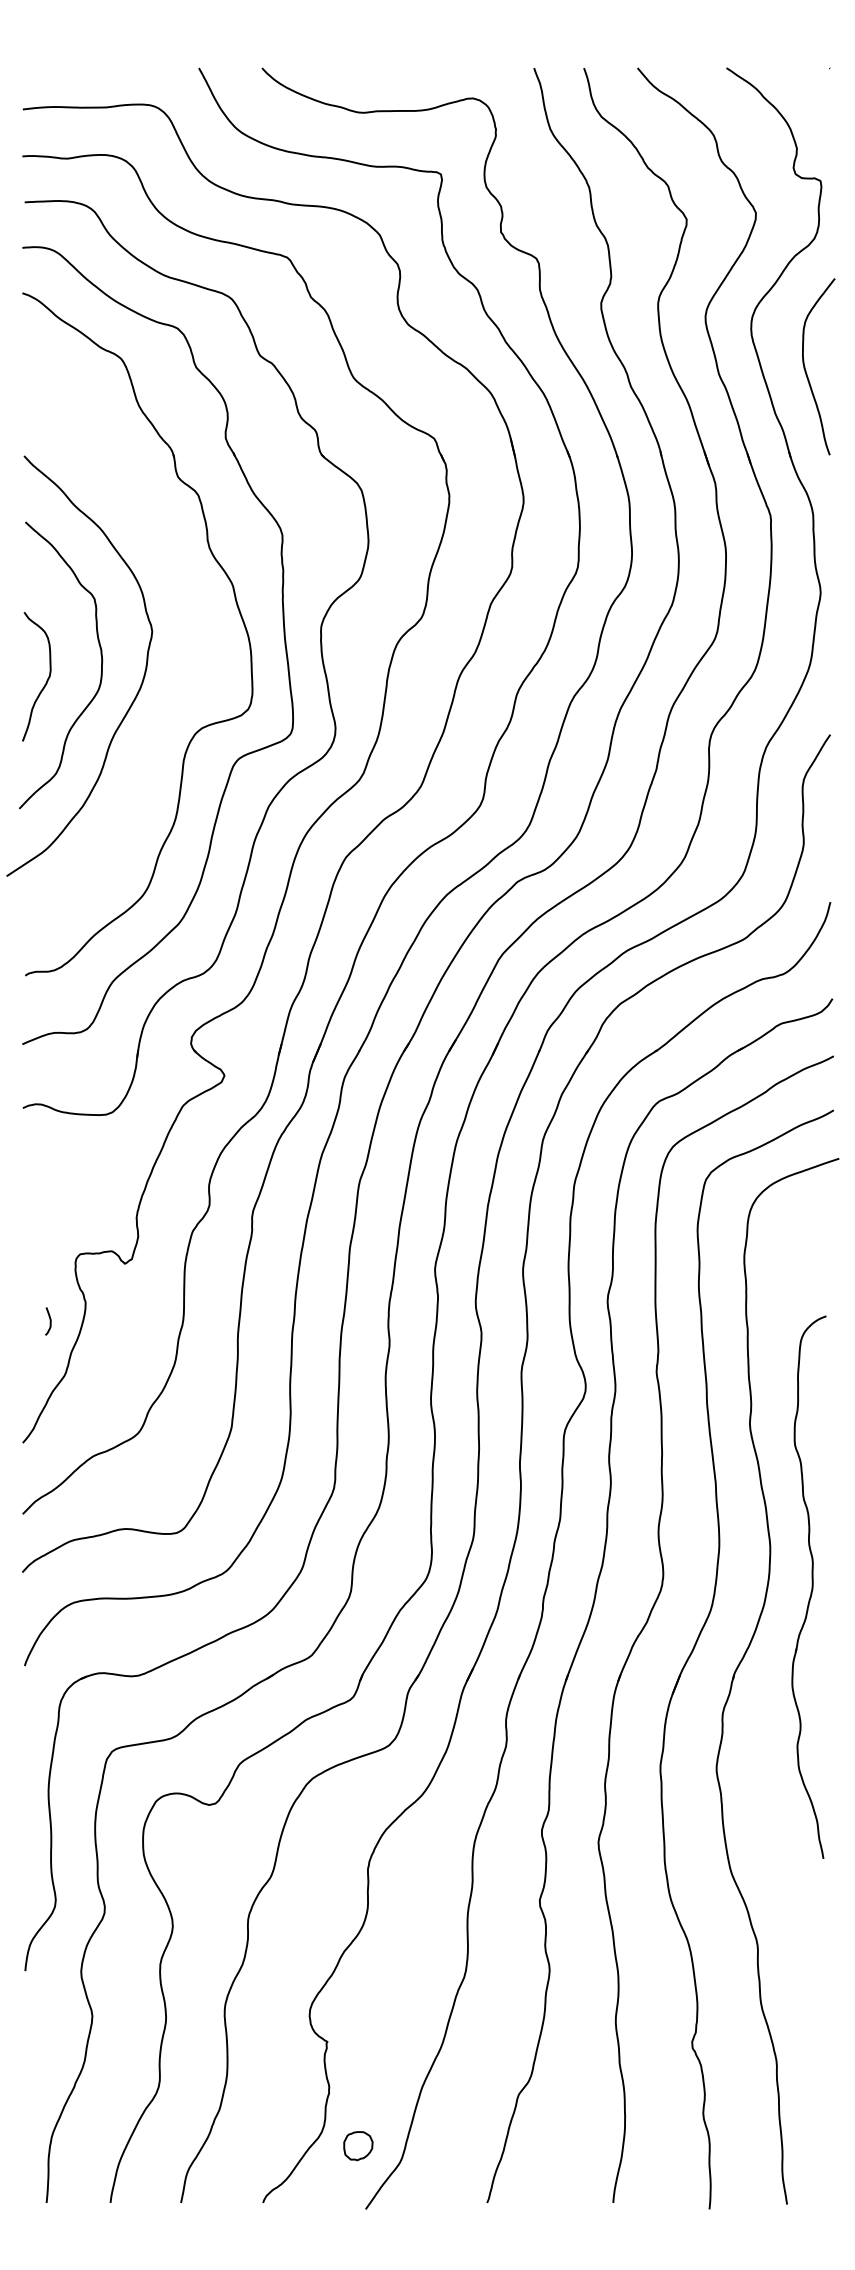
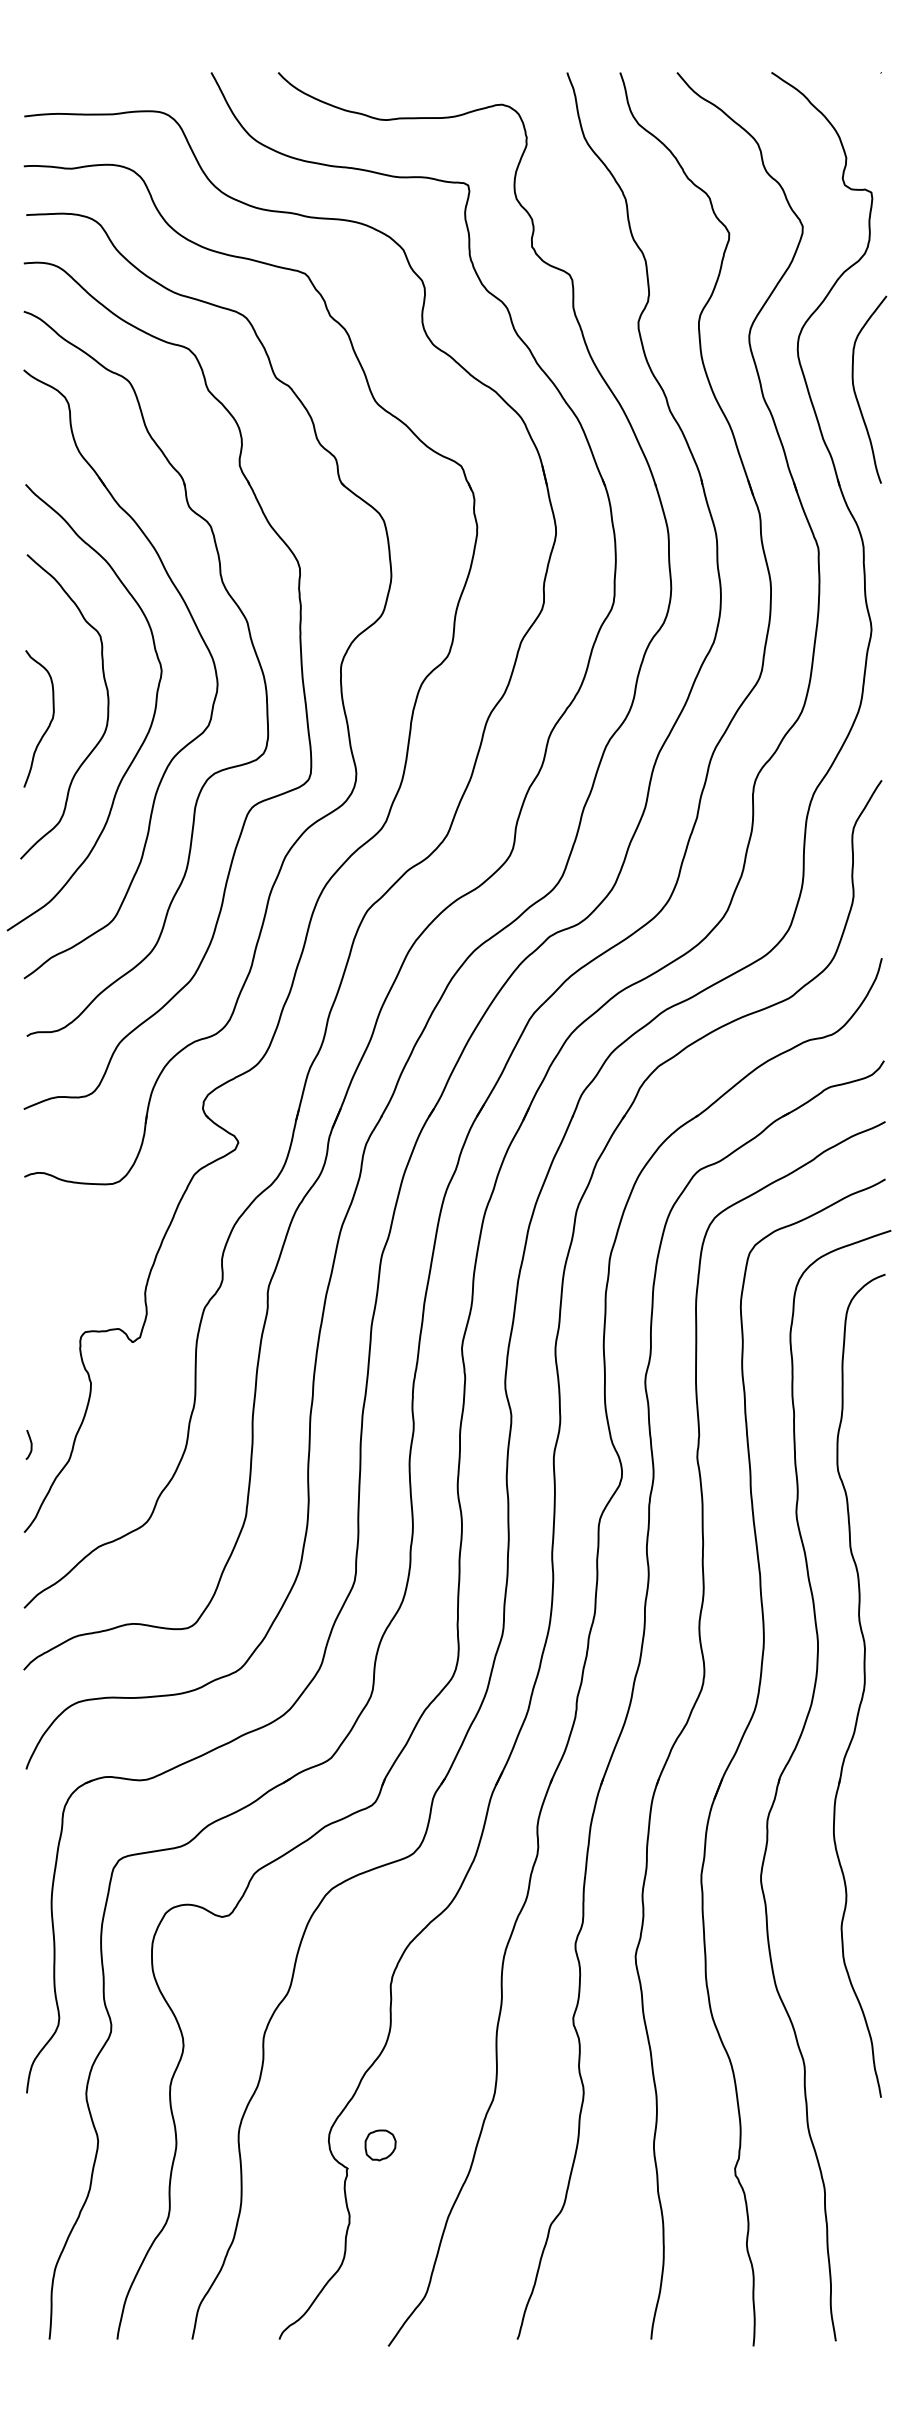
part: (187, 597) -> (199, 634), added
curve: (49, 1321) -> (30, 1444), moved
part: (808, 1587) -> (858, 1686), size x1.43
part: (358, 2146) -> (380, 2145), moved

